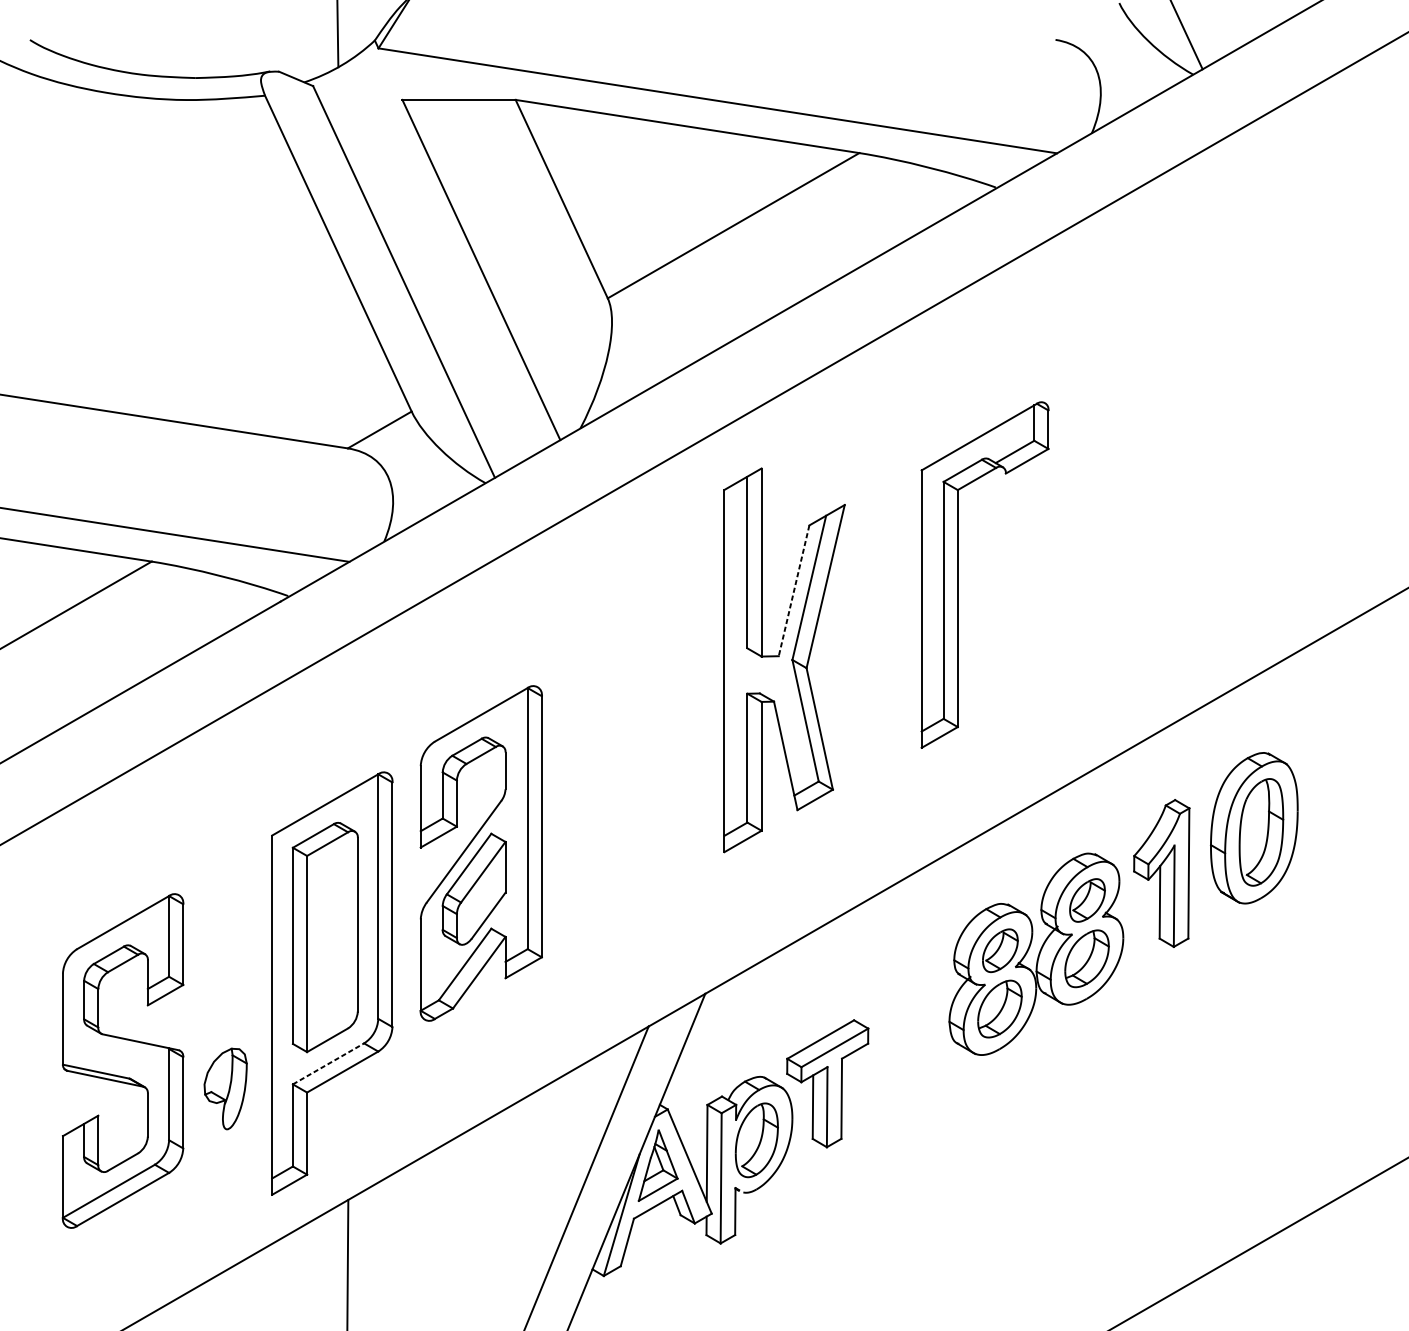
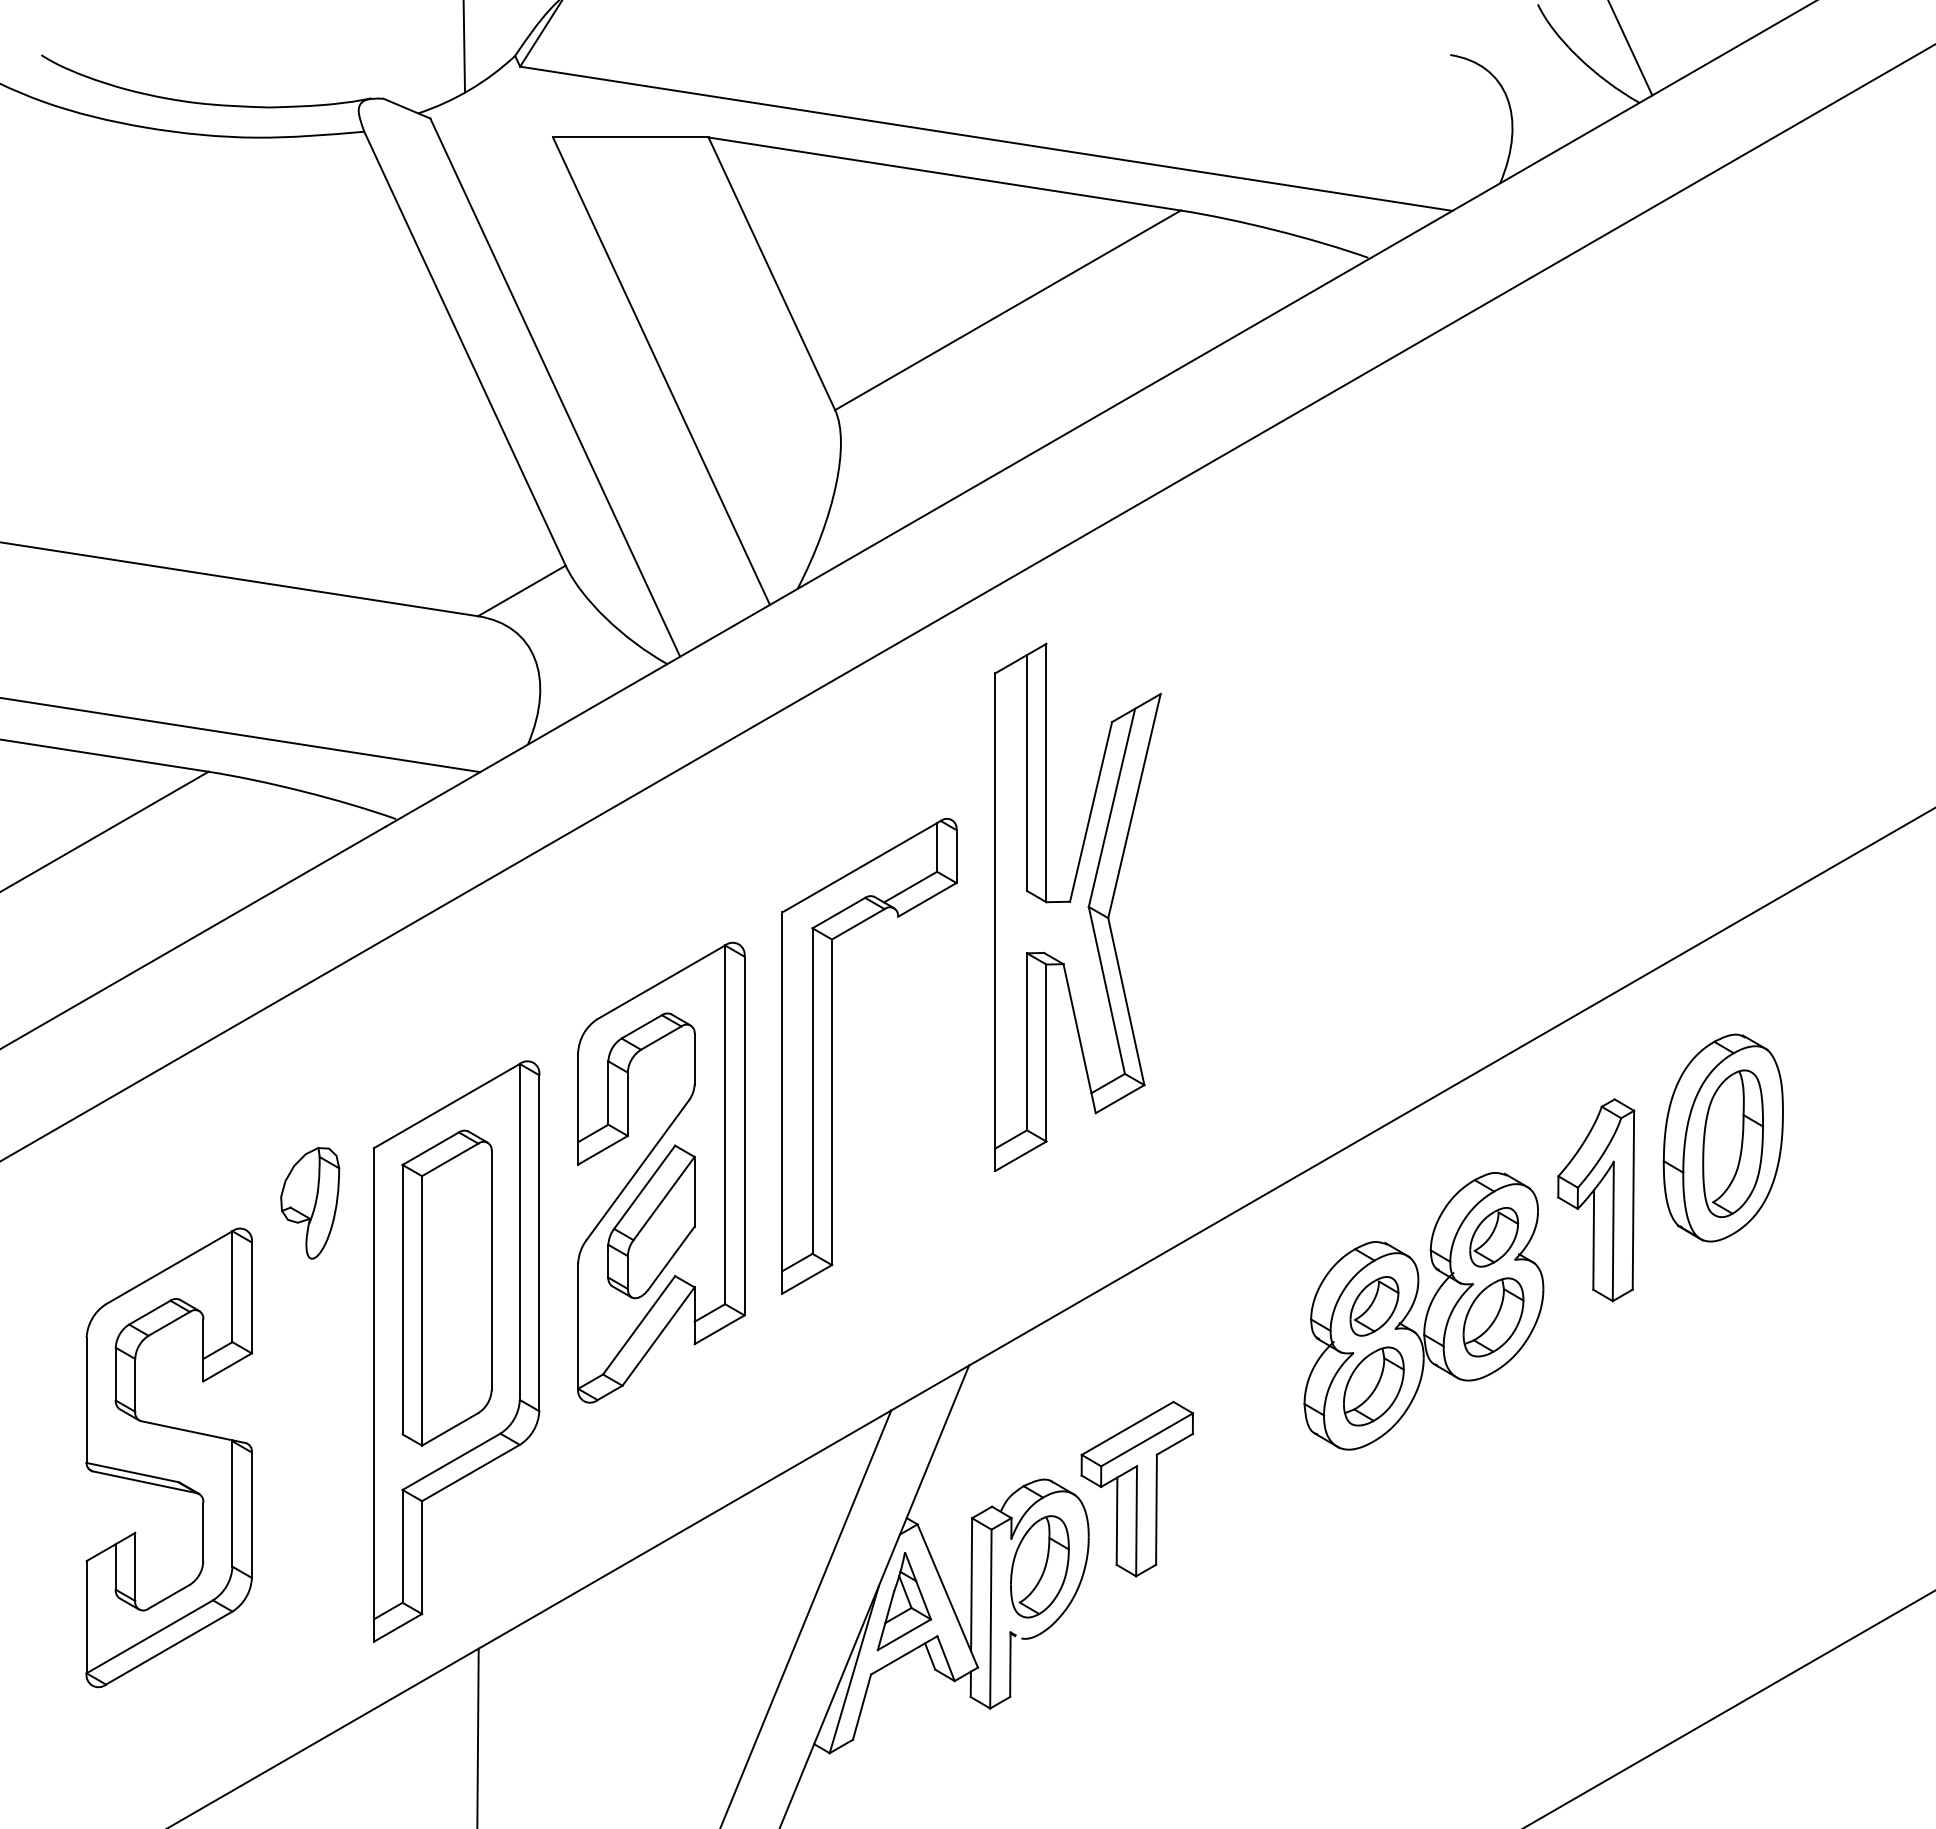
part: (958, 574) -> (832, 1055), moved
line: (793, 591) -> (1090, 812), dashed -> solid
line: (328, 1063) -> (451, 1461), dashed -> solid
part: (225, 1089) -> (310, 1203), moved

